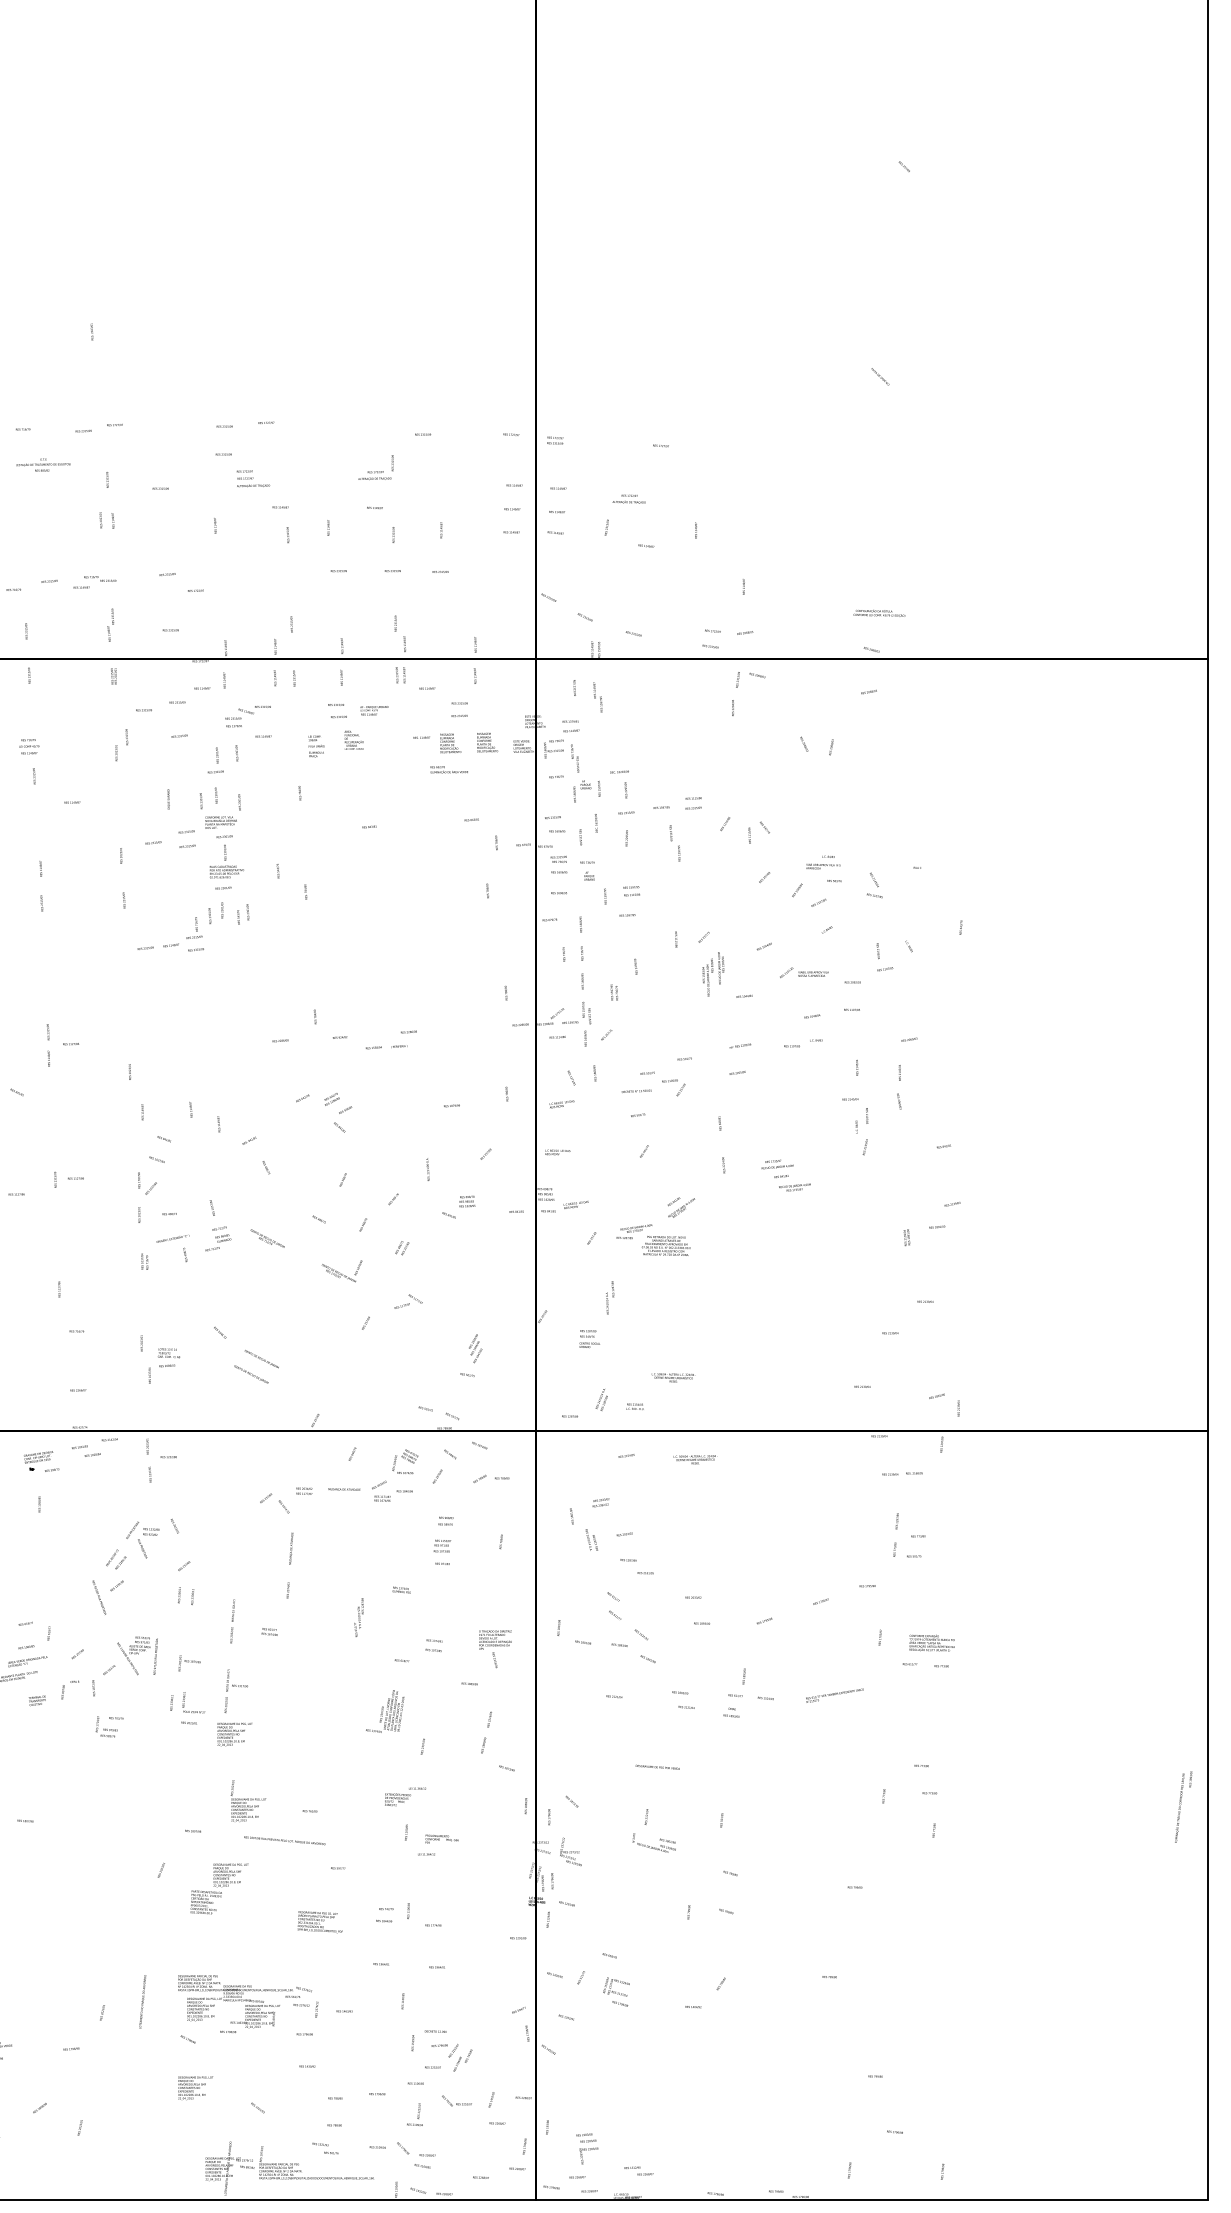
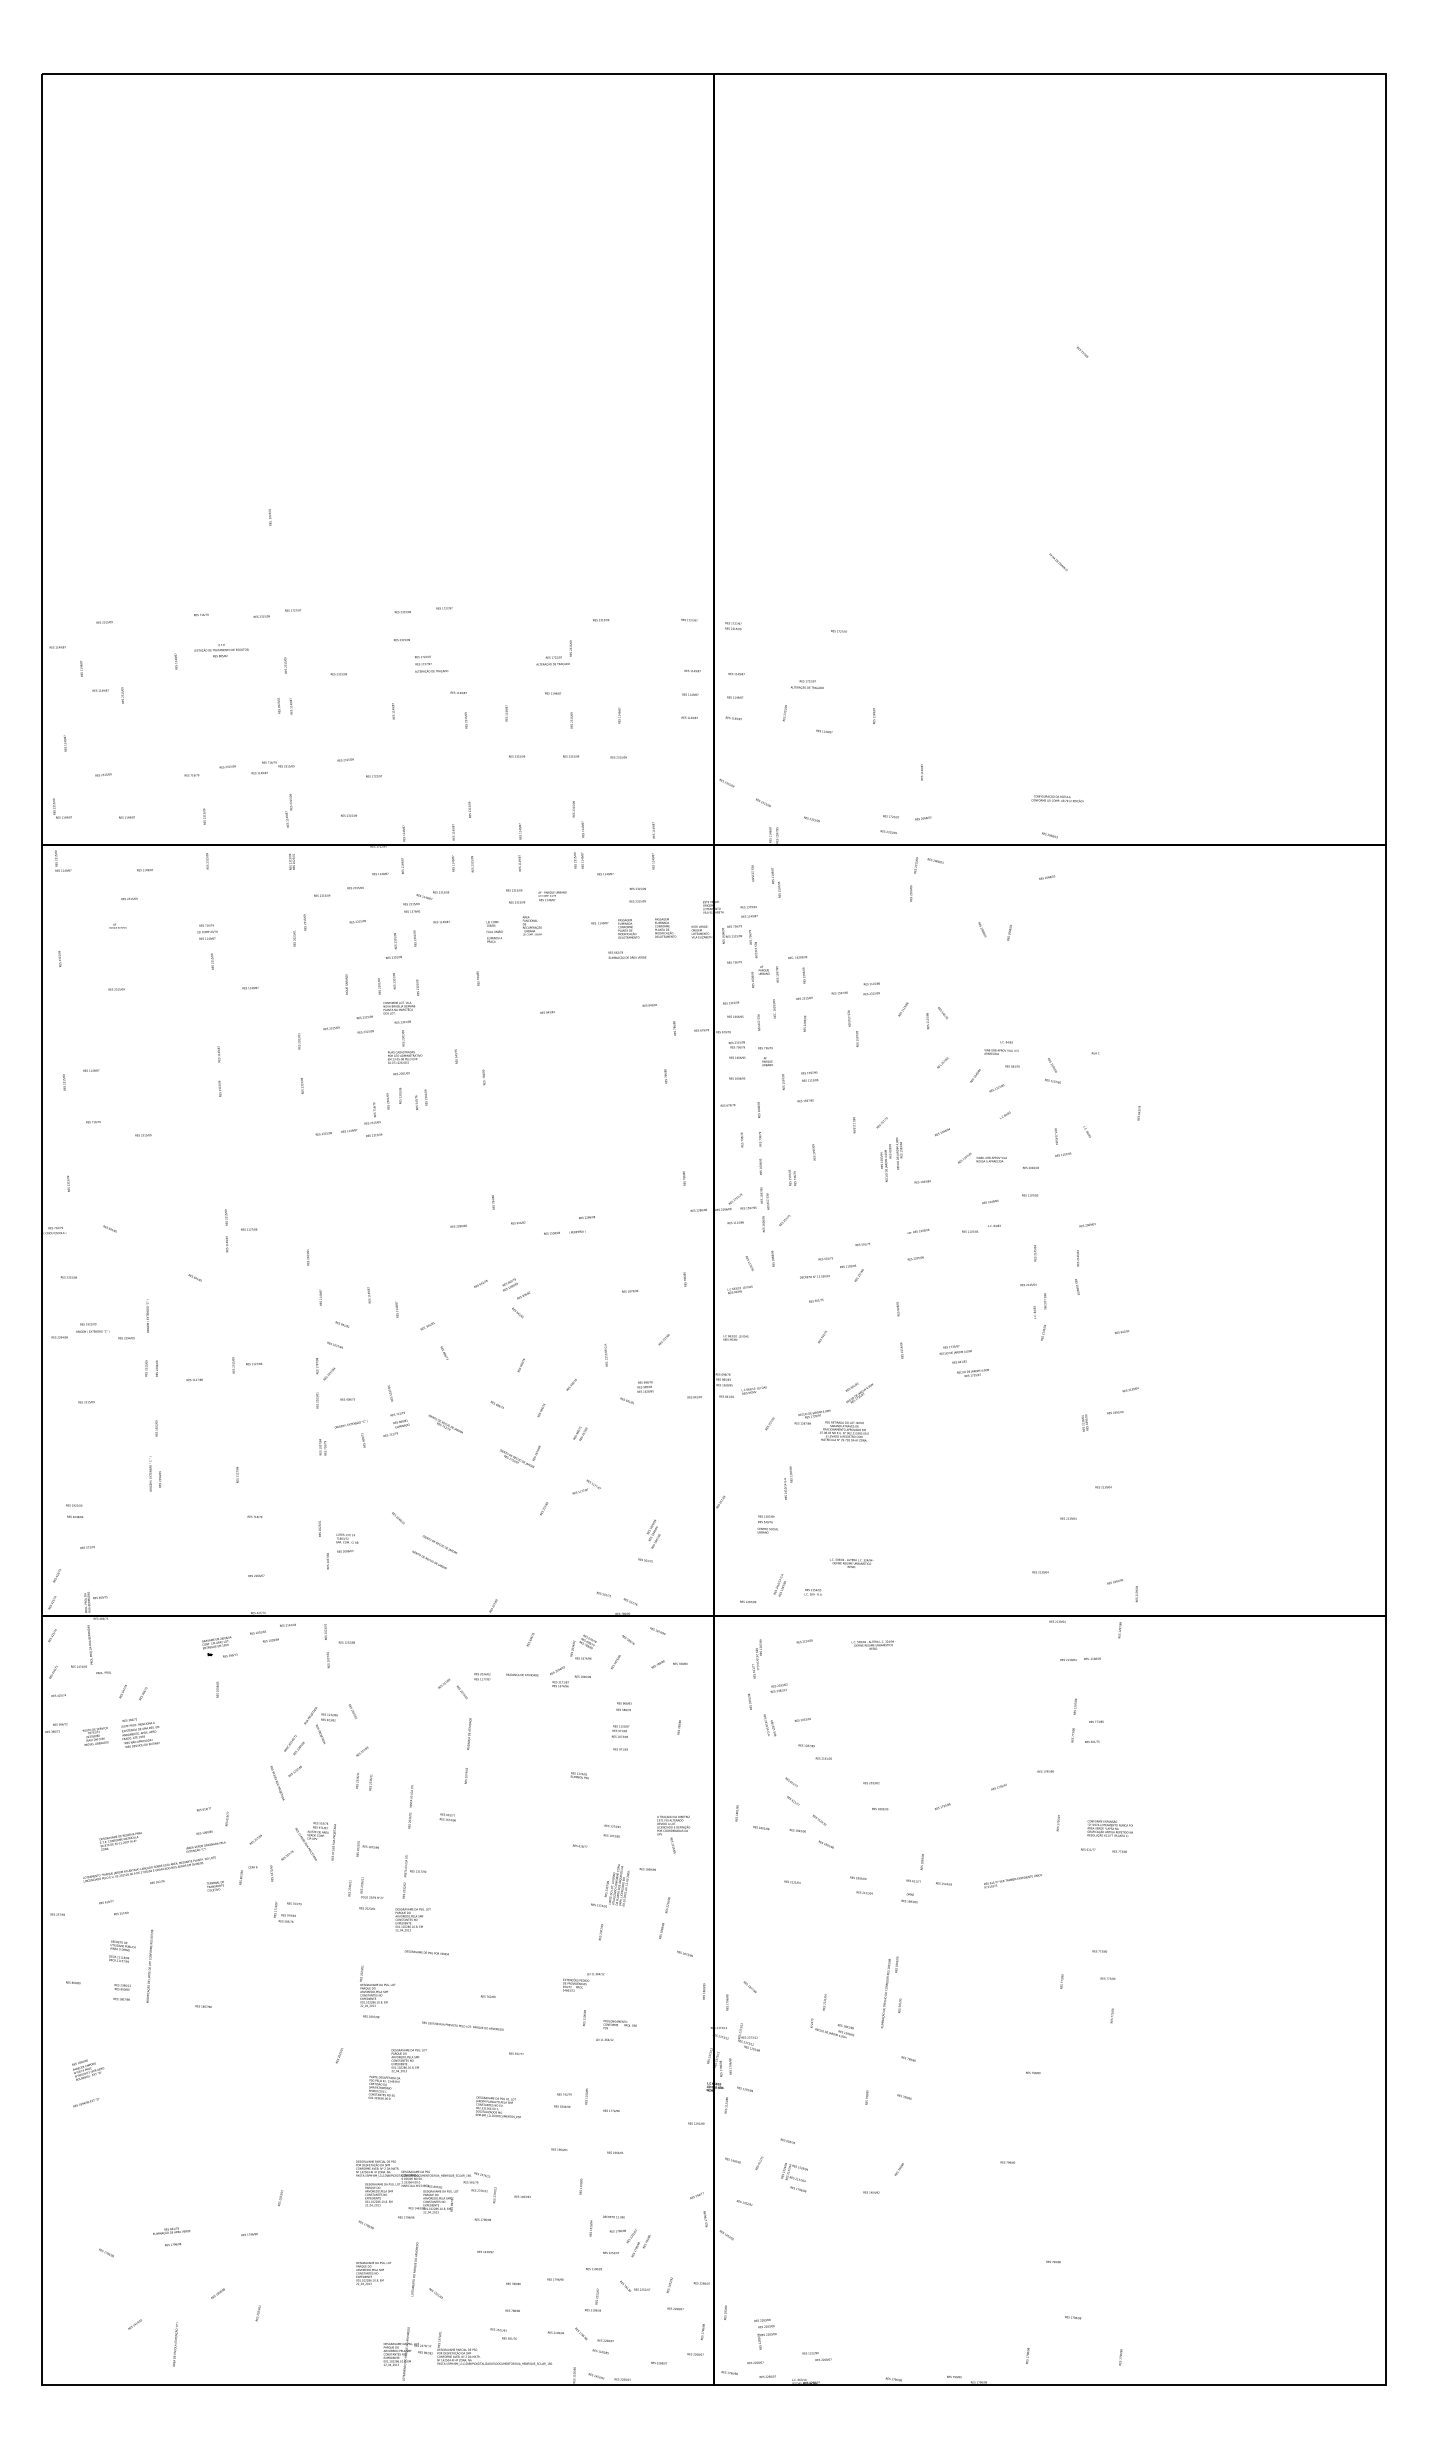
text: (358, 1617) -> (756, 1658), moved
text: (385, 1711) -> (610, 1885), moved
text: (657, 1767) -> (426, 1952), moved
text: (248, 1801) -> (377, 1986), moved
text: (1183, 1807) -> (889, 1992), moved
text: (142, 2002) -> (414, 2269), moved

